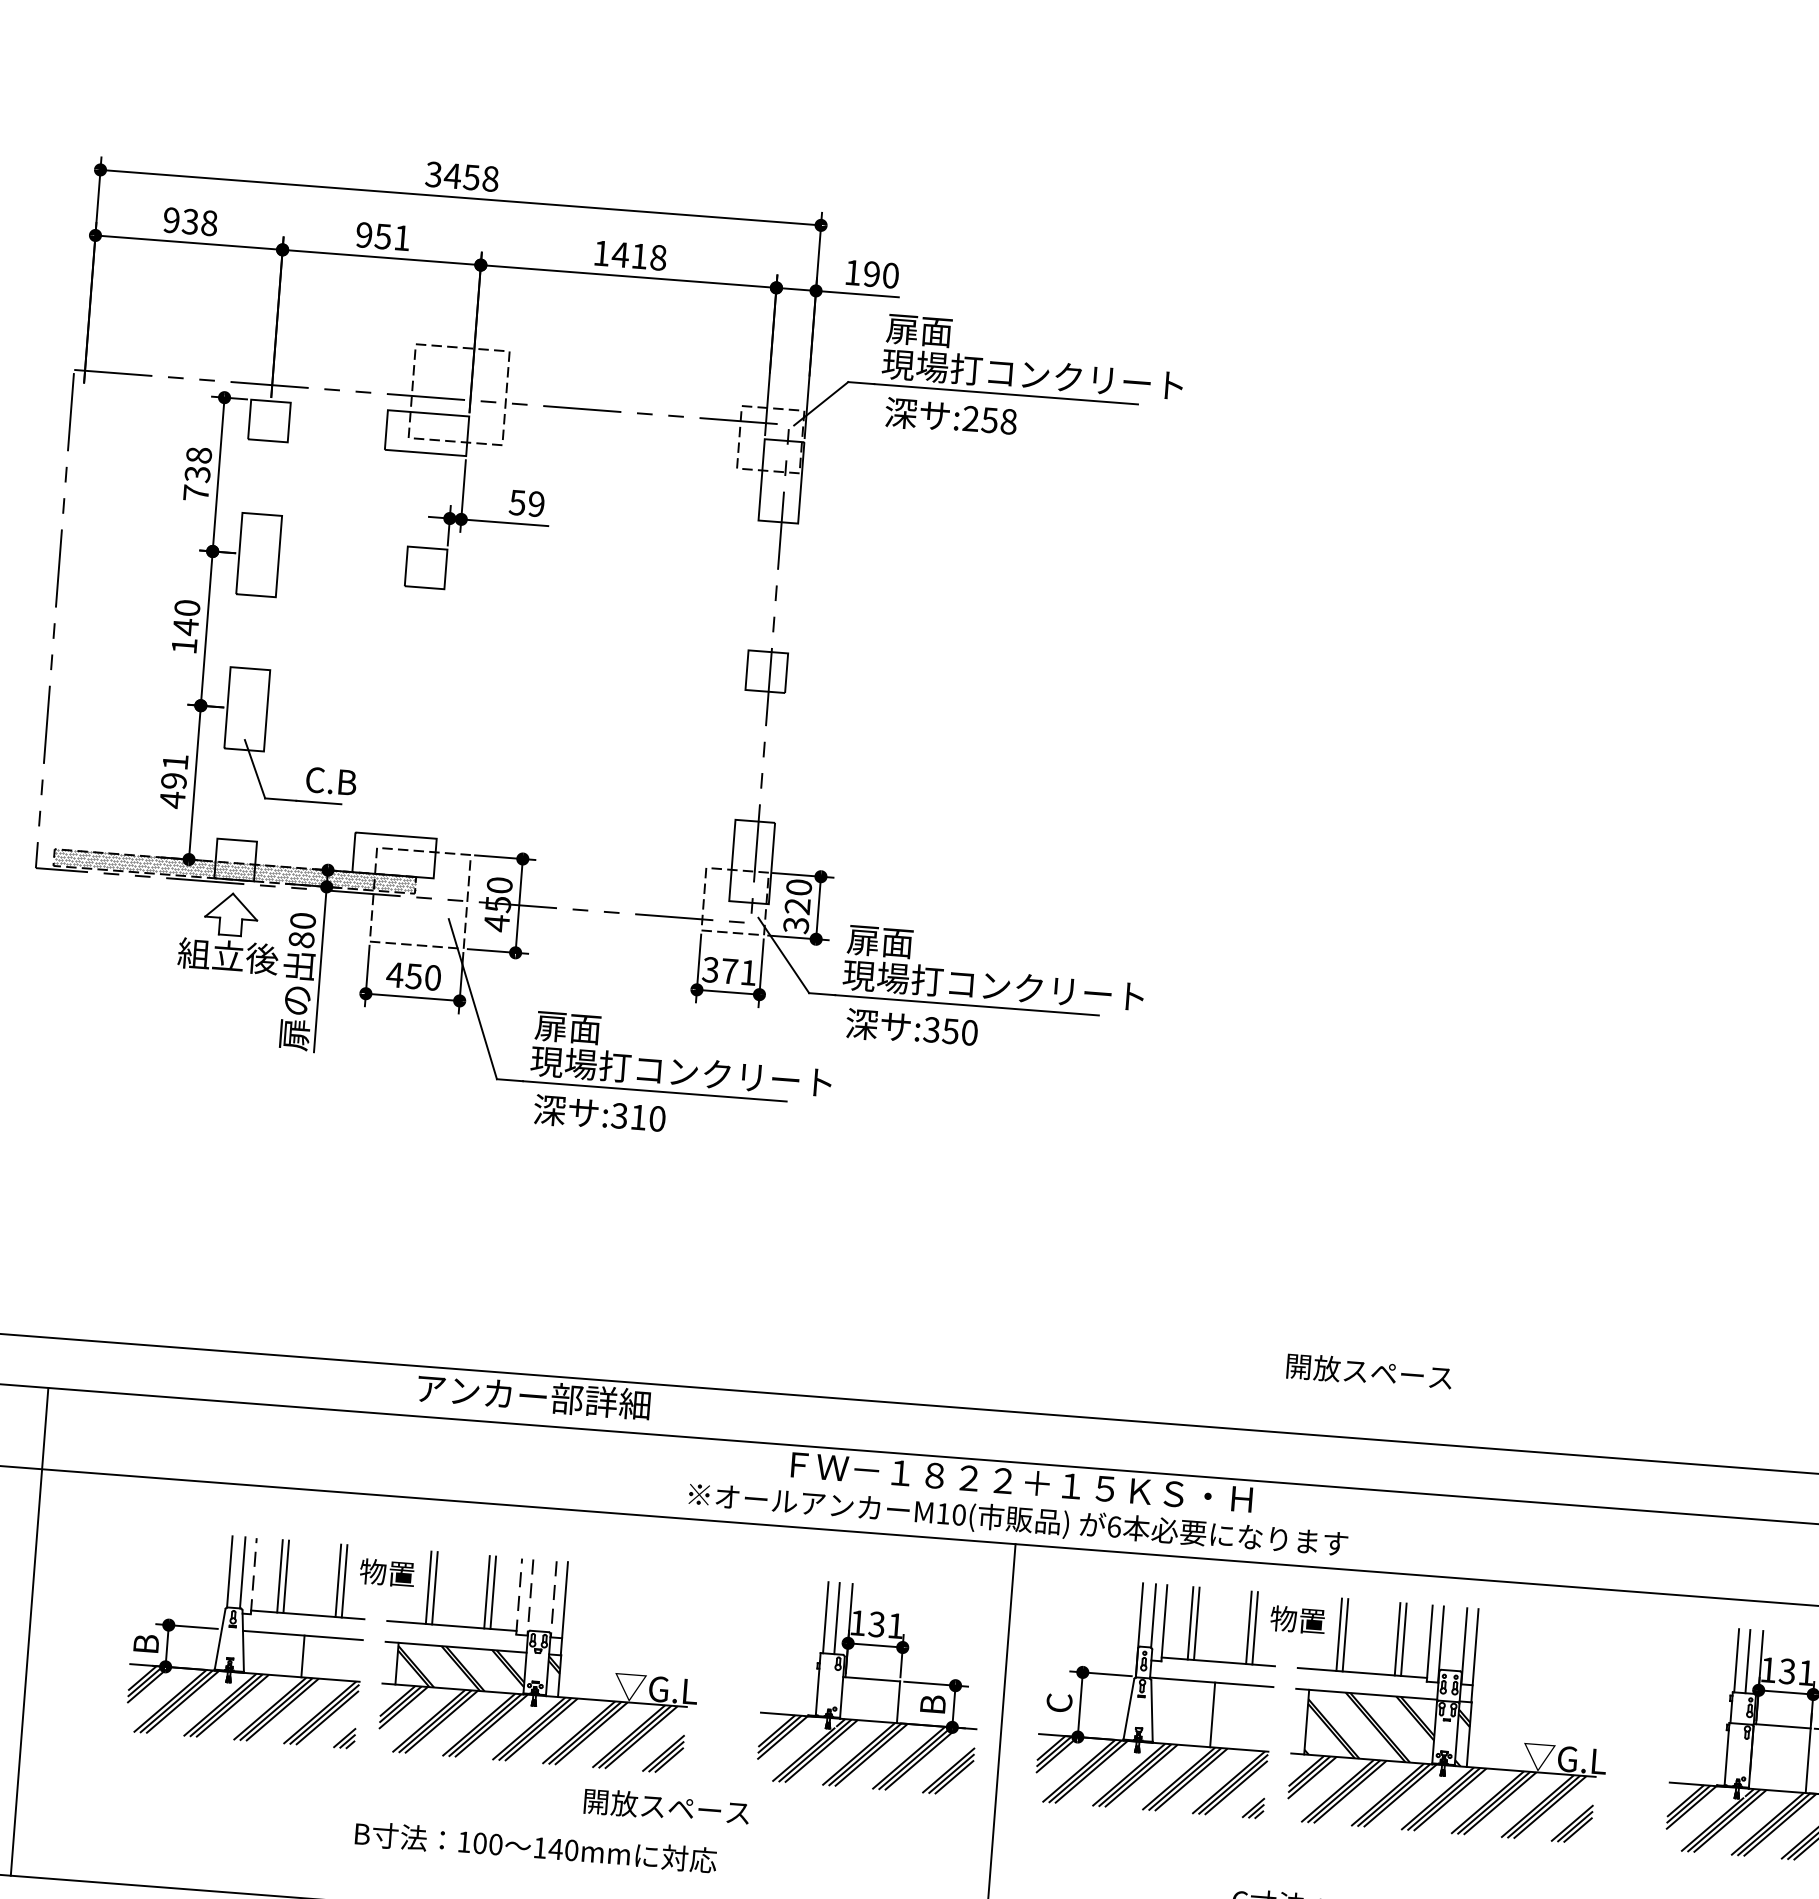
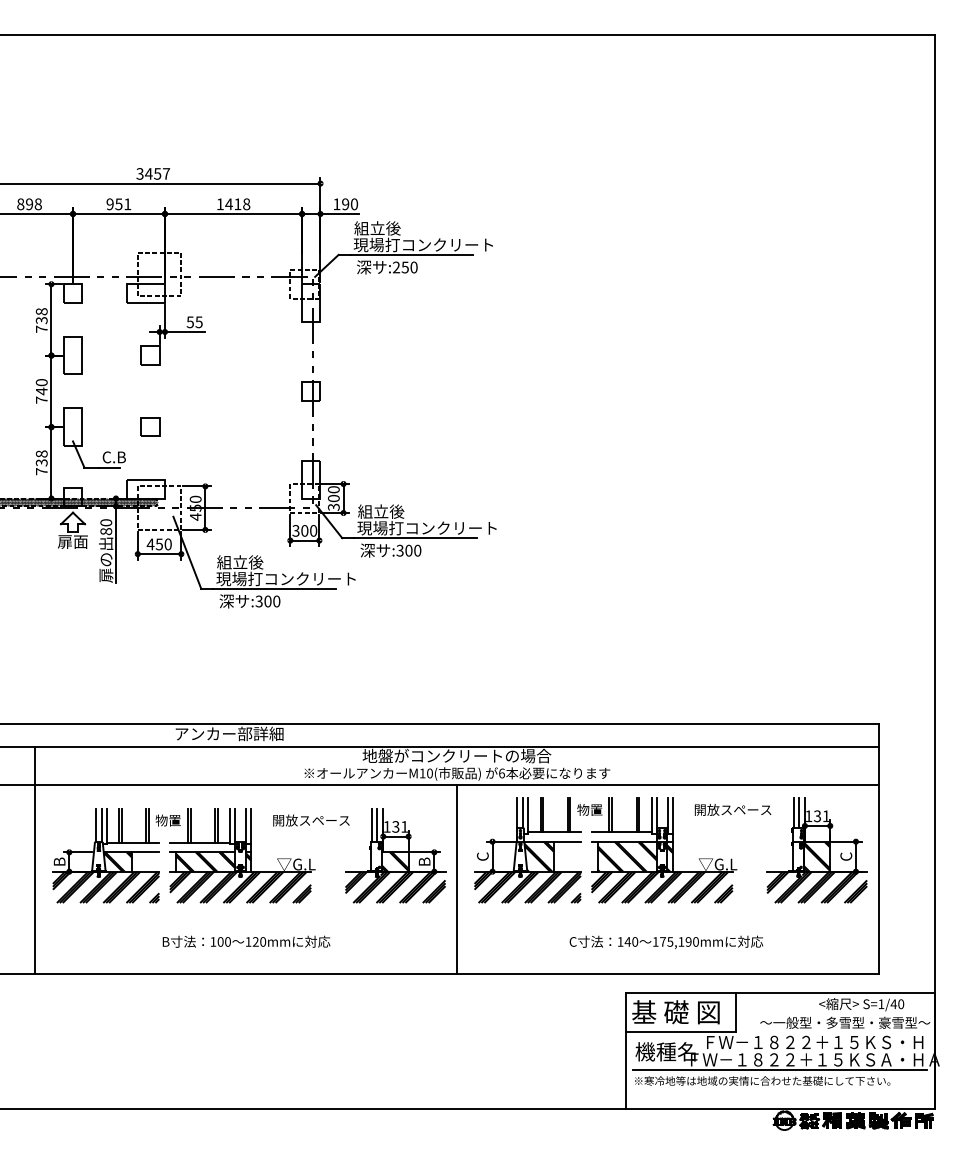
text: (490, 178) -> (166, 173), 3458 -> 3457
text: (181, 221) -> (25, 204), 938 -> 898
text: (936, 331) -> (377, 228), 扉面 -> 組立後
text: (1007, 421) -> (413, 267), :258 -> :250
text: (535, 504) -> (198, 322), 59 -> 55
text: (183, 644) -> (41, 399), 140 -> 740
part: (414, 720) -> (150, 426), added
text: (173, 780) -> (41, 462), 491 -> 738
text: (796, 906) -> (333, 498), 320 -> 300
text: (898, 942) -> (381, 511), 扉面 -> 組立後
text: (229, 955) -> (73, 541), 組立後 -> 扉面
text: (739, 971) -> (309, 530), 371 -> 300
text: (585, 1028) -> (240, 562), 扉面 -> 組立後
text: (949, 1030) -> (408, 550), :350 -> :300
text: (637, 1117) -> (267, 601), :310 -> :300
text: (1368, 1370) -> (732, 809), moved
text: (1021, 1480) -> (457, 755), ＦＷ－１８２２＋１５ＫＳ・Ｈ -> 地盤がコンクリートの場合
line: (253, 1575) -> (106, 826), dashed -> solid
line: (518, 1596) -> (229, 826), dashed -> solid
line: (531, 1597) -> (235, 826), dashed -> solid
line: (552, 1598) -> (245, 826), dashed -> solid
line: (29, 1632) -> (35, 860), moved
hatch: (271, 1652) -> (117, 861), added
hatch: (870, 1698) -> (395, 861), added
hatch: (1179, 1711) -> (538, 856), added
hatch: (1778, 1758) -> (816, 856), added
text: (666, 1806) -> (311, 820), moved
text: (555, 1848) -> (255, 941), 140mm -> 120mm

